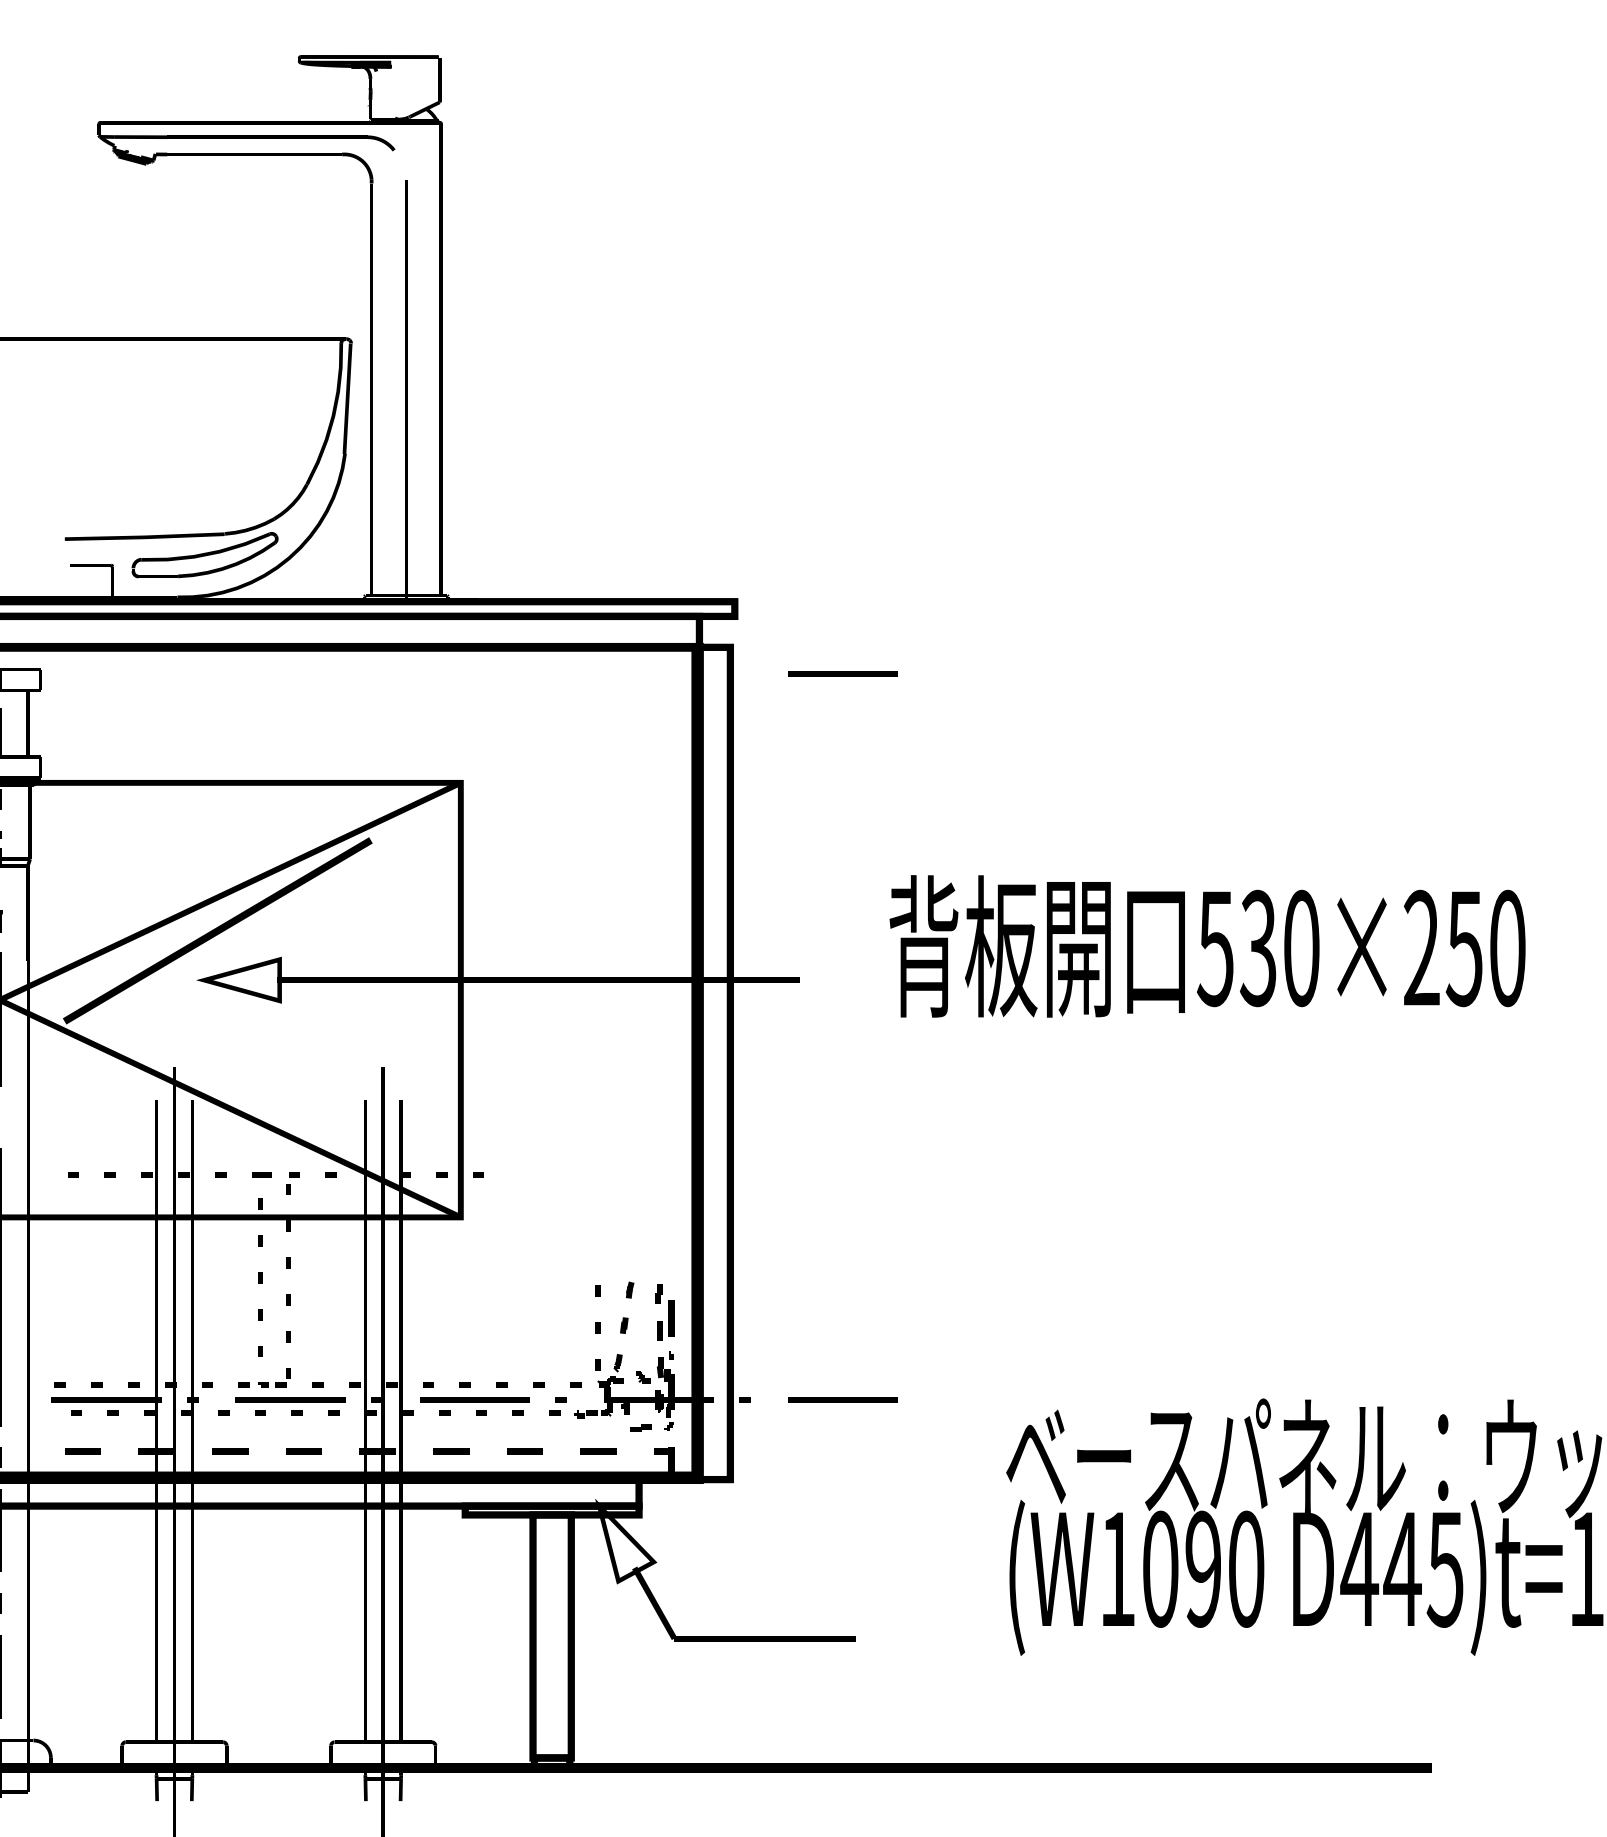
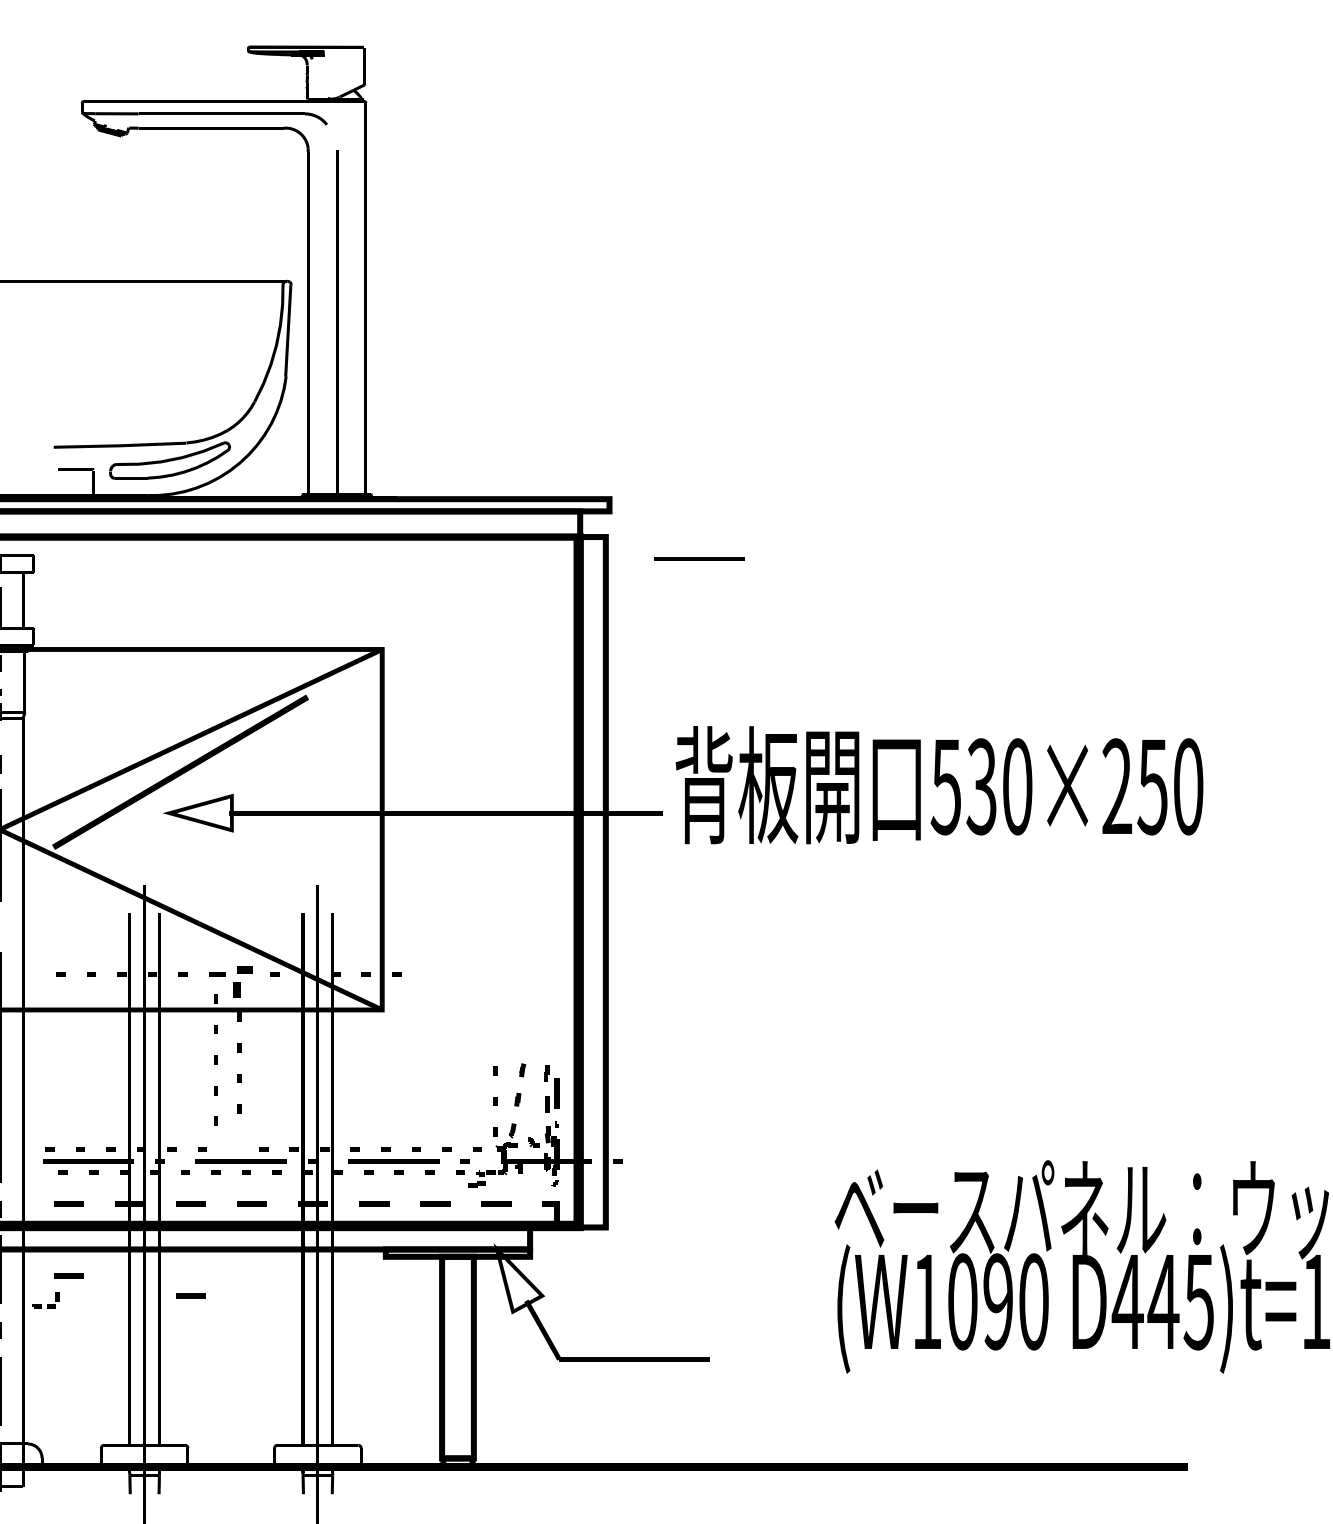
text: (1207, 946) -> (939, 785), moved
part: (292, 1183) -> (242, 981), size x1.6
part: (274, 1377) -> (45, 1300), moved
line: (842, 1399) -> (698, 1161), removed
part: (640, 1427) -> (476, 1184), moved
line: (82, 1538) -> (68, 1276), added
line: (230, 1562) -> (191, 1296), added

